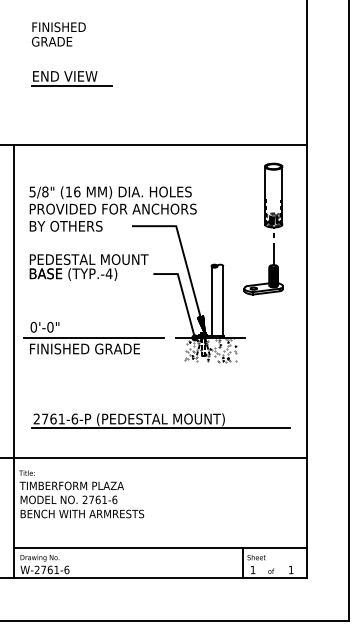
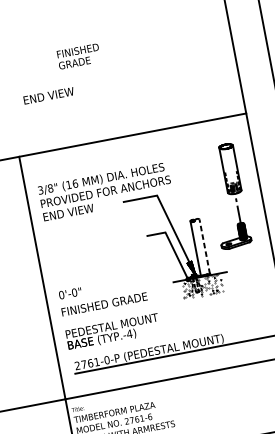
text: (58, 34) -> (78, 56), moved
line: (71, 85) -> (55, 102), removed
text: (32, 191) -> (40, 189), 5/8" -> 3/8"
text: (68, 225) -> (73, 211), BY OTHERS -> END VIEW
part: (263, 228) -> (227, 196), moved
text: (88, 267) -> (112, 332), moved
line: (223, 301) -> (204, 247), solid -> dashed
line: (93, 337) -> (109, 294), removed
text: (74, 418) -> (106, 359), 2761-6-P -> 2761-0-P

